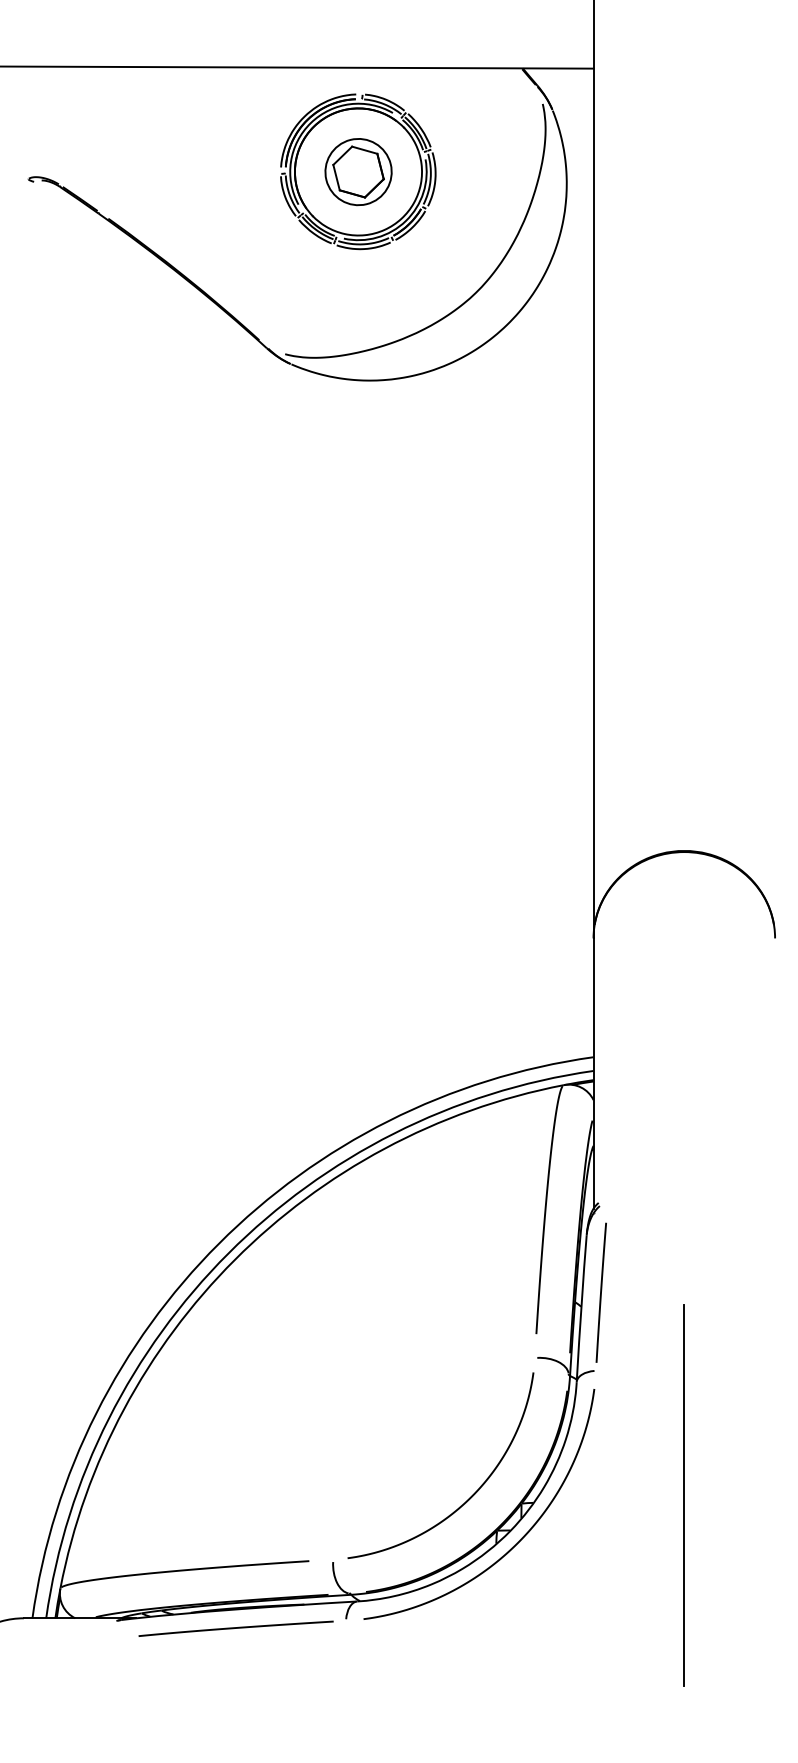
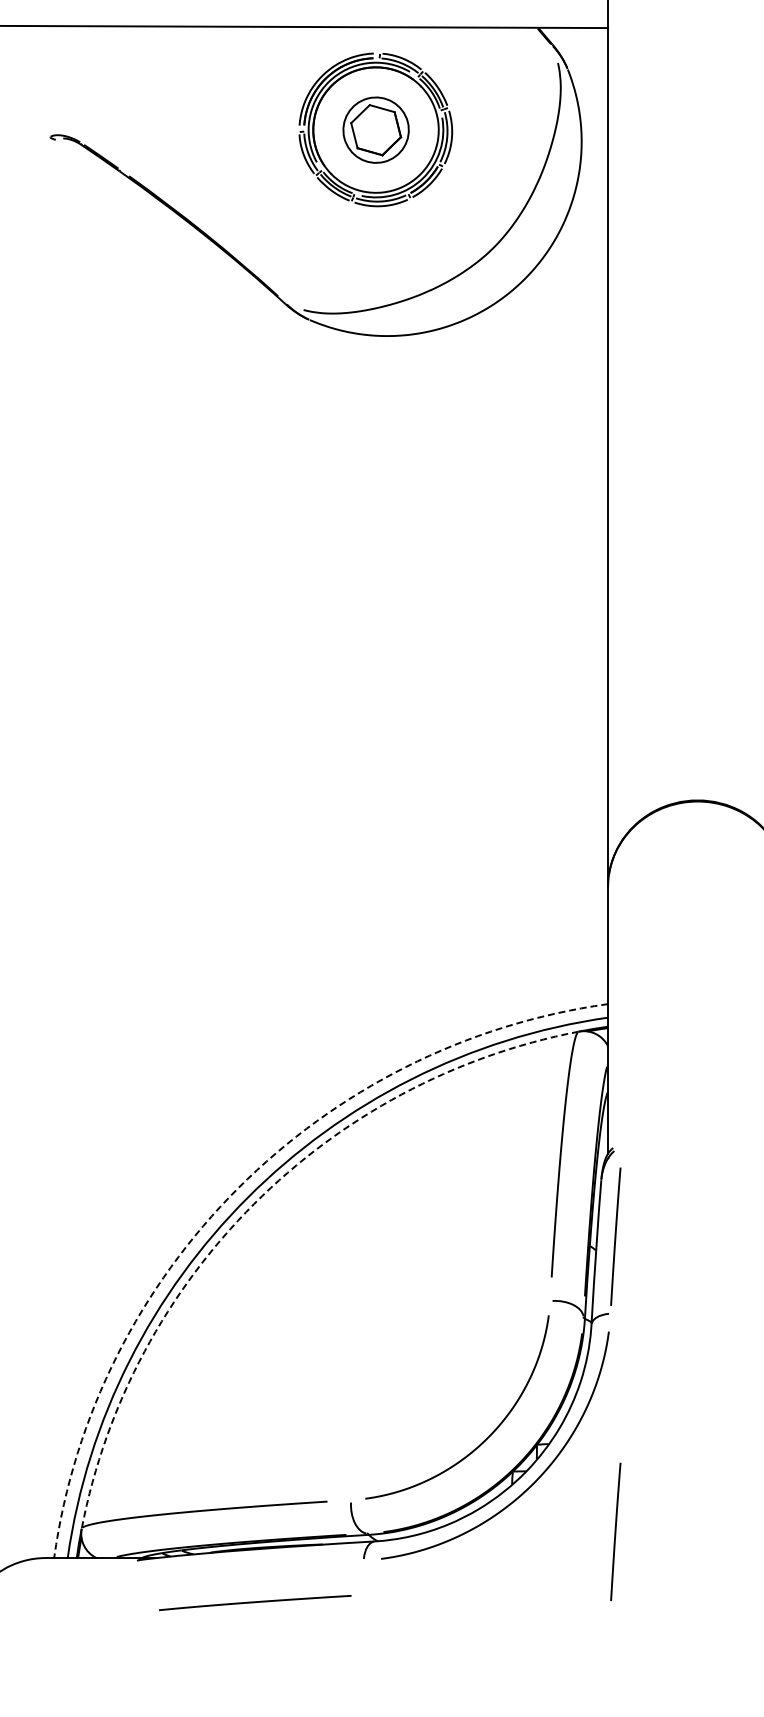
arc: (218, 1243) -> (237, 1188), solid -> dashed
arc: (234, 1259) -> (253, 1203), solid -> dashed
line: (684, 1495) -> (697, 1436), removed
line: (600, 1591) -> (614, 1531), added
line: (235, 1628) -> (254, 1602), moved

